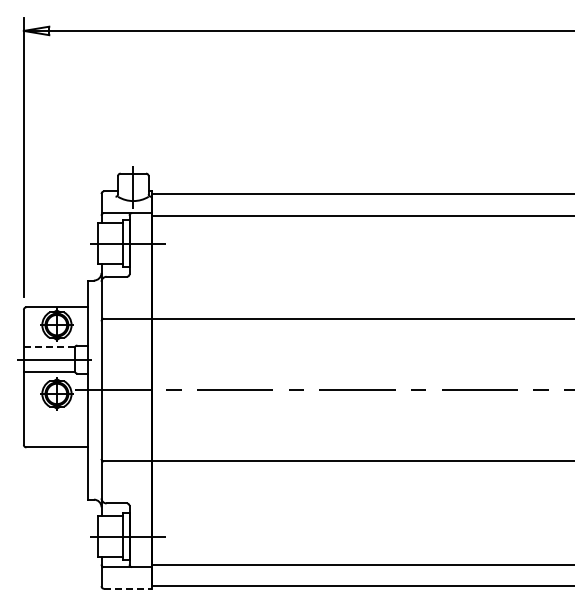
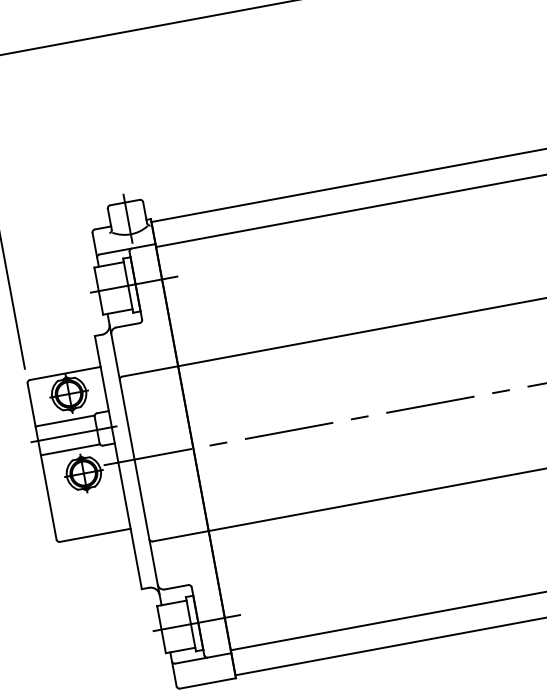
line: (49, 347) -> (65, 421), dashed -> solid
line: (128, 588) -> (208, 683), dashed -> solid

